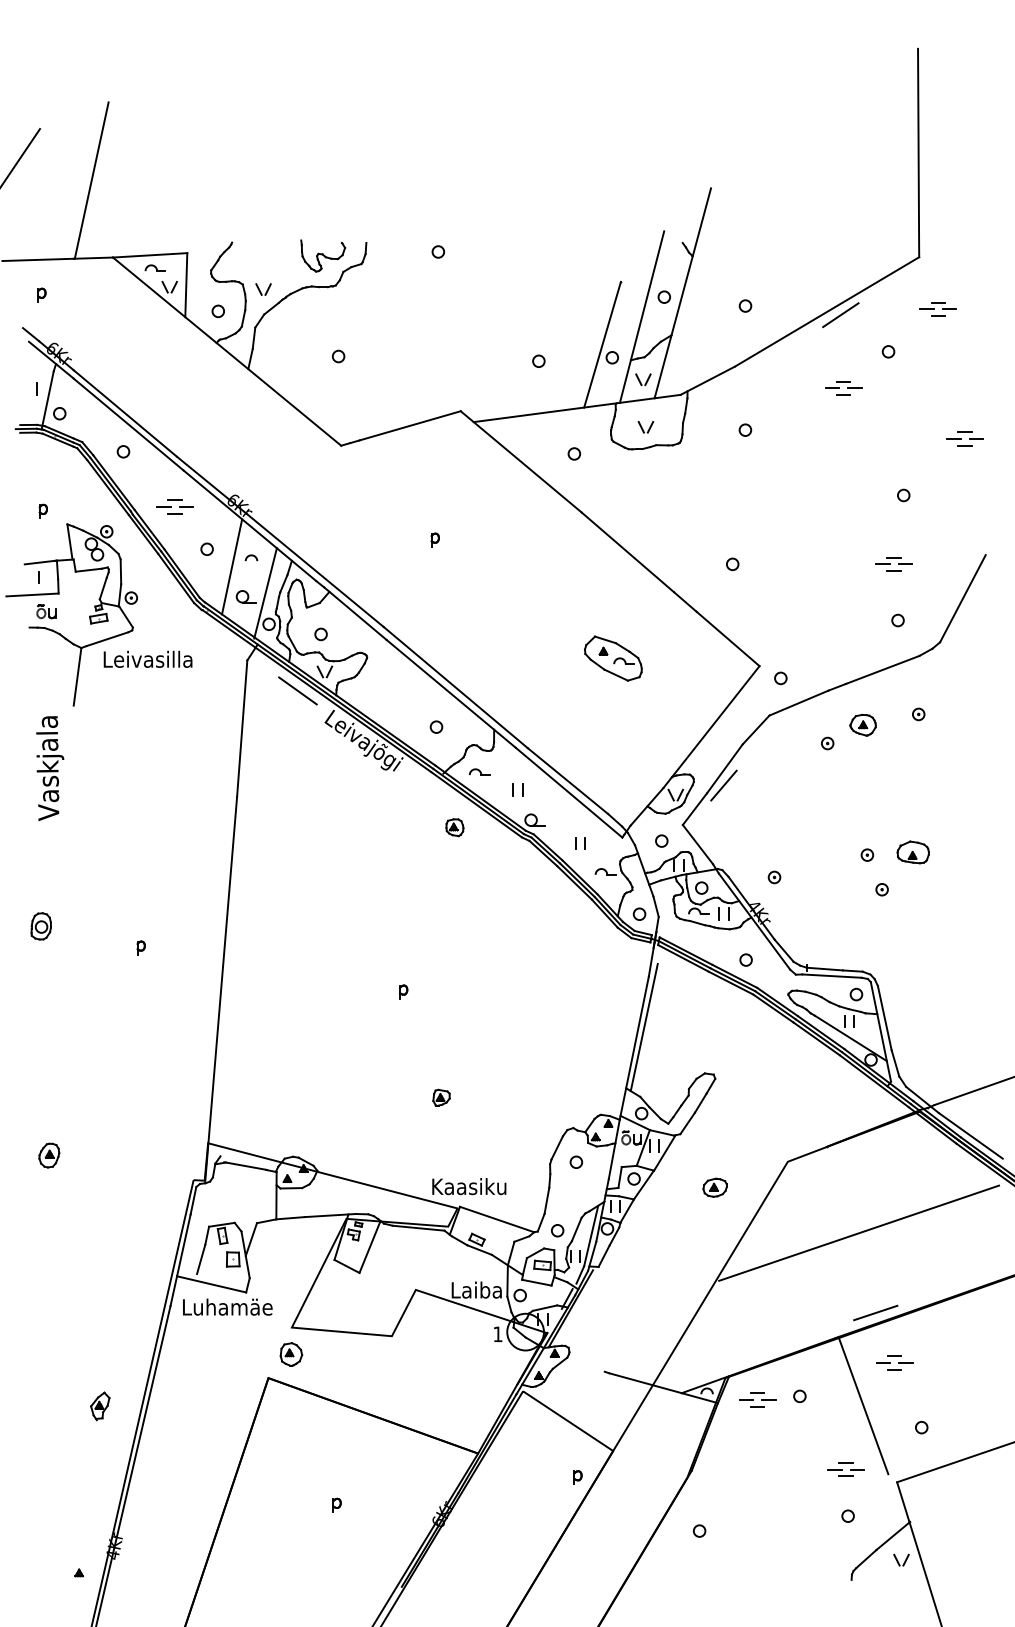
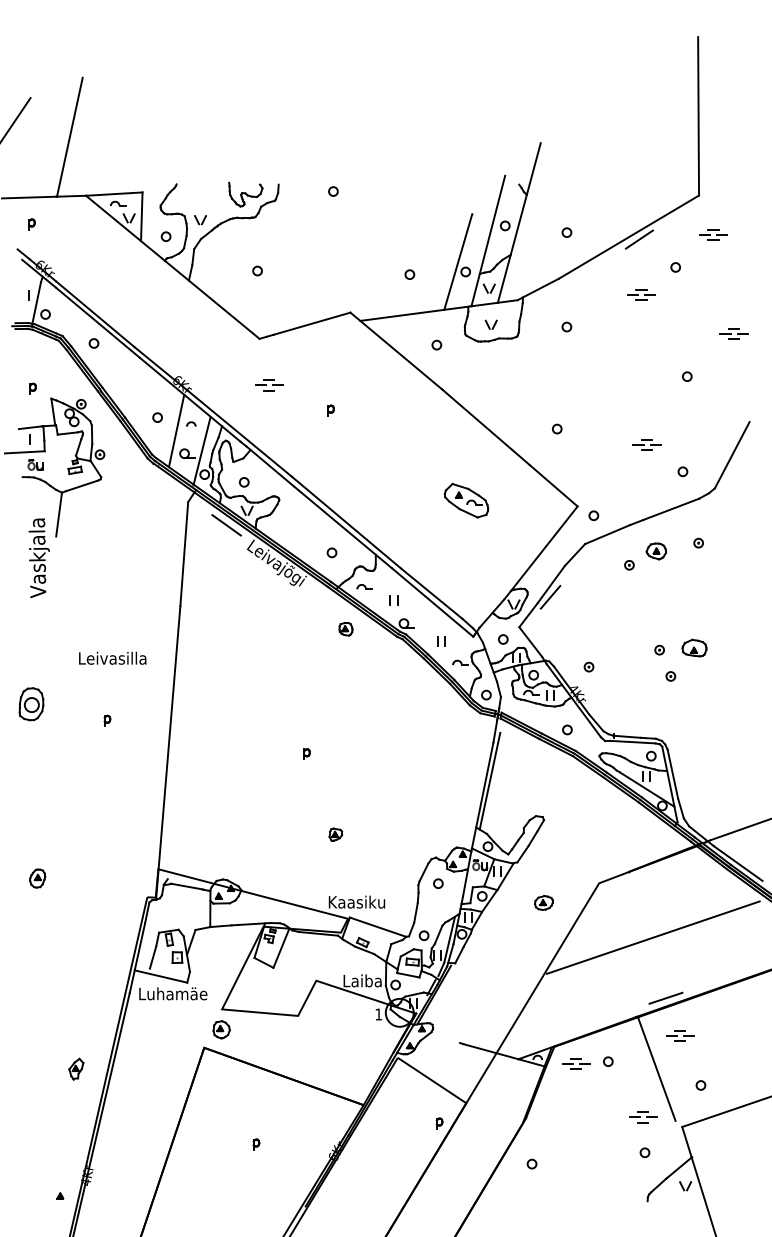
part: (175, 507) -> (269, 385), moved
part: (893, 563) -> (646, 444), moved
text: (147, 658) -> (112, 657), moved
text: (49, 768) -> (38, 558), moved
part: (41, 926) -> (31, 704), size x1.6

